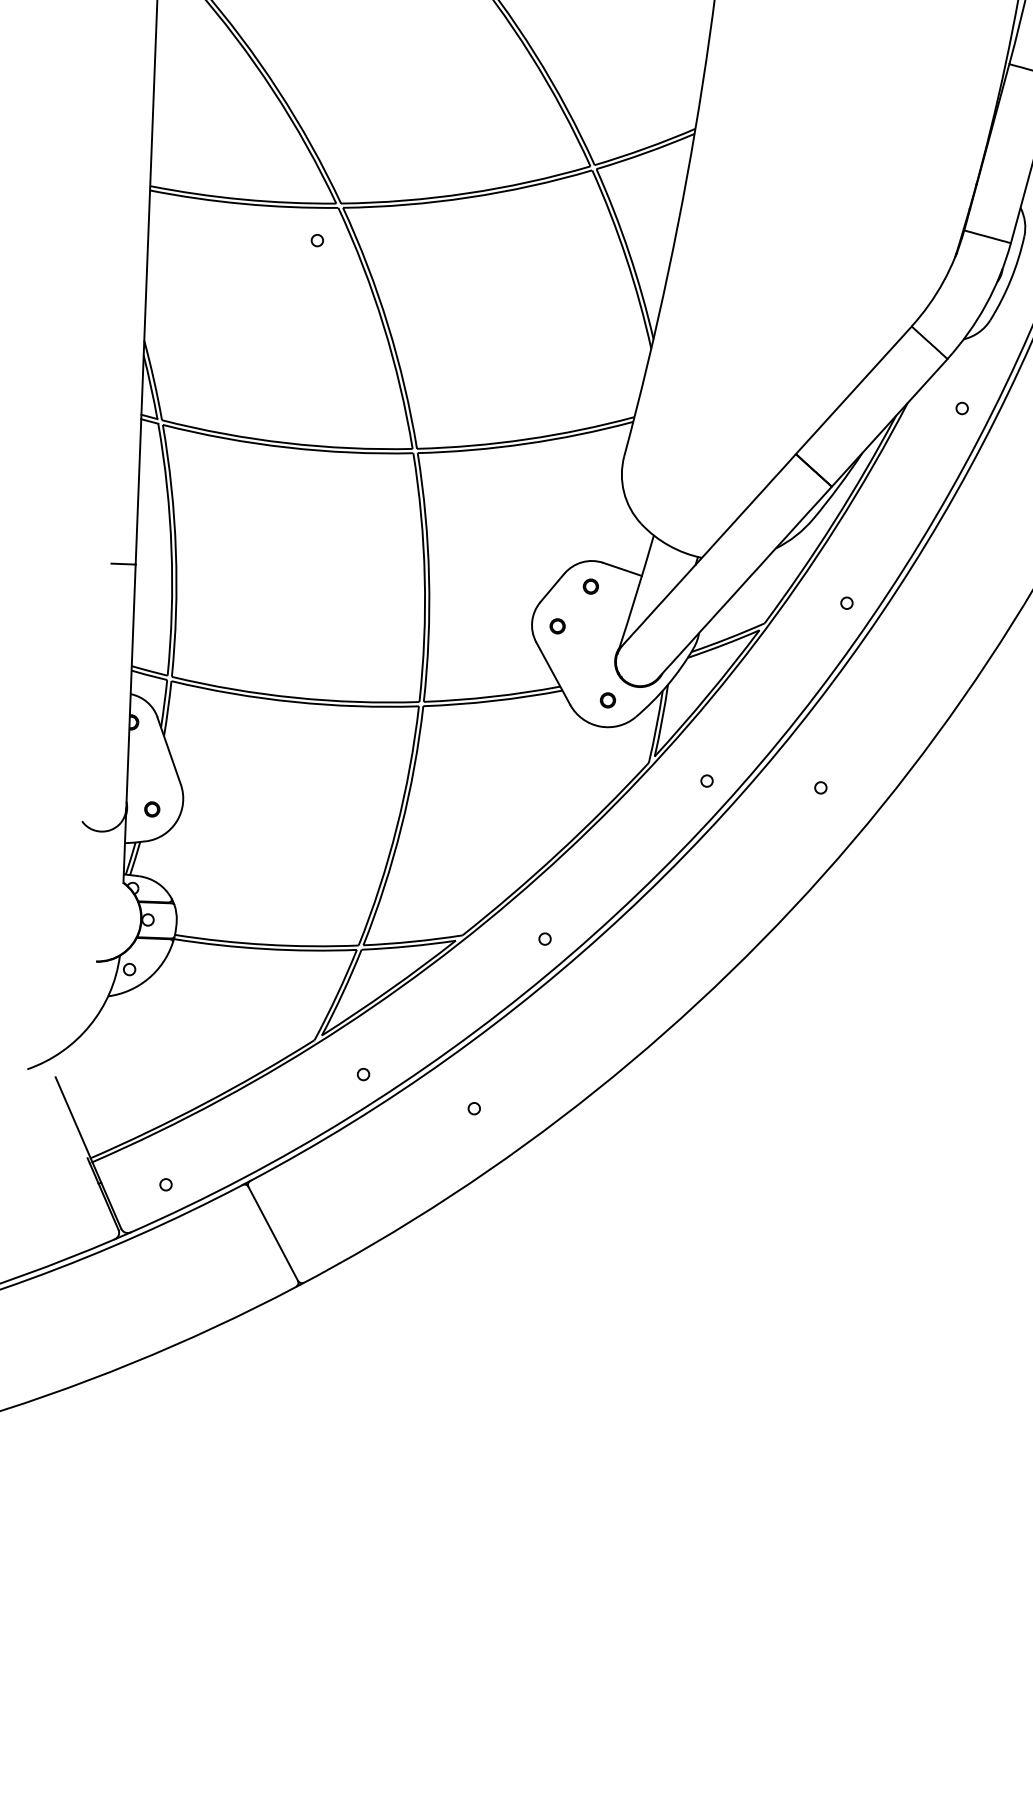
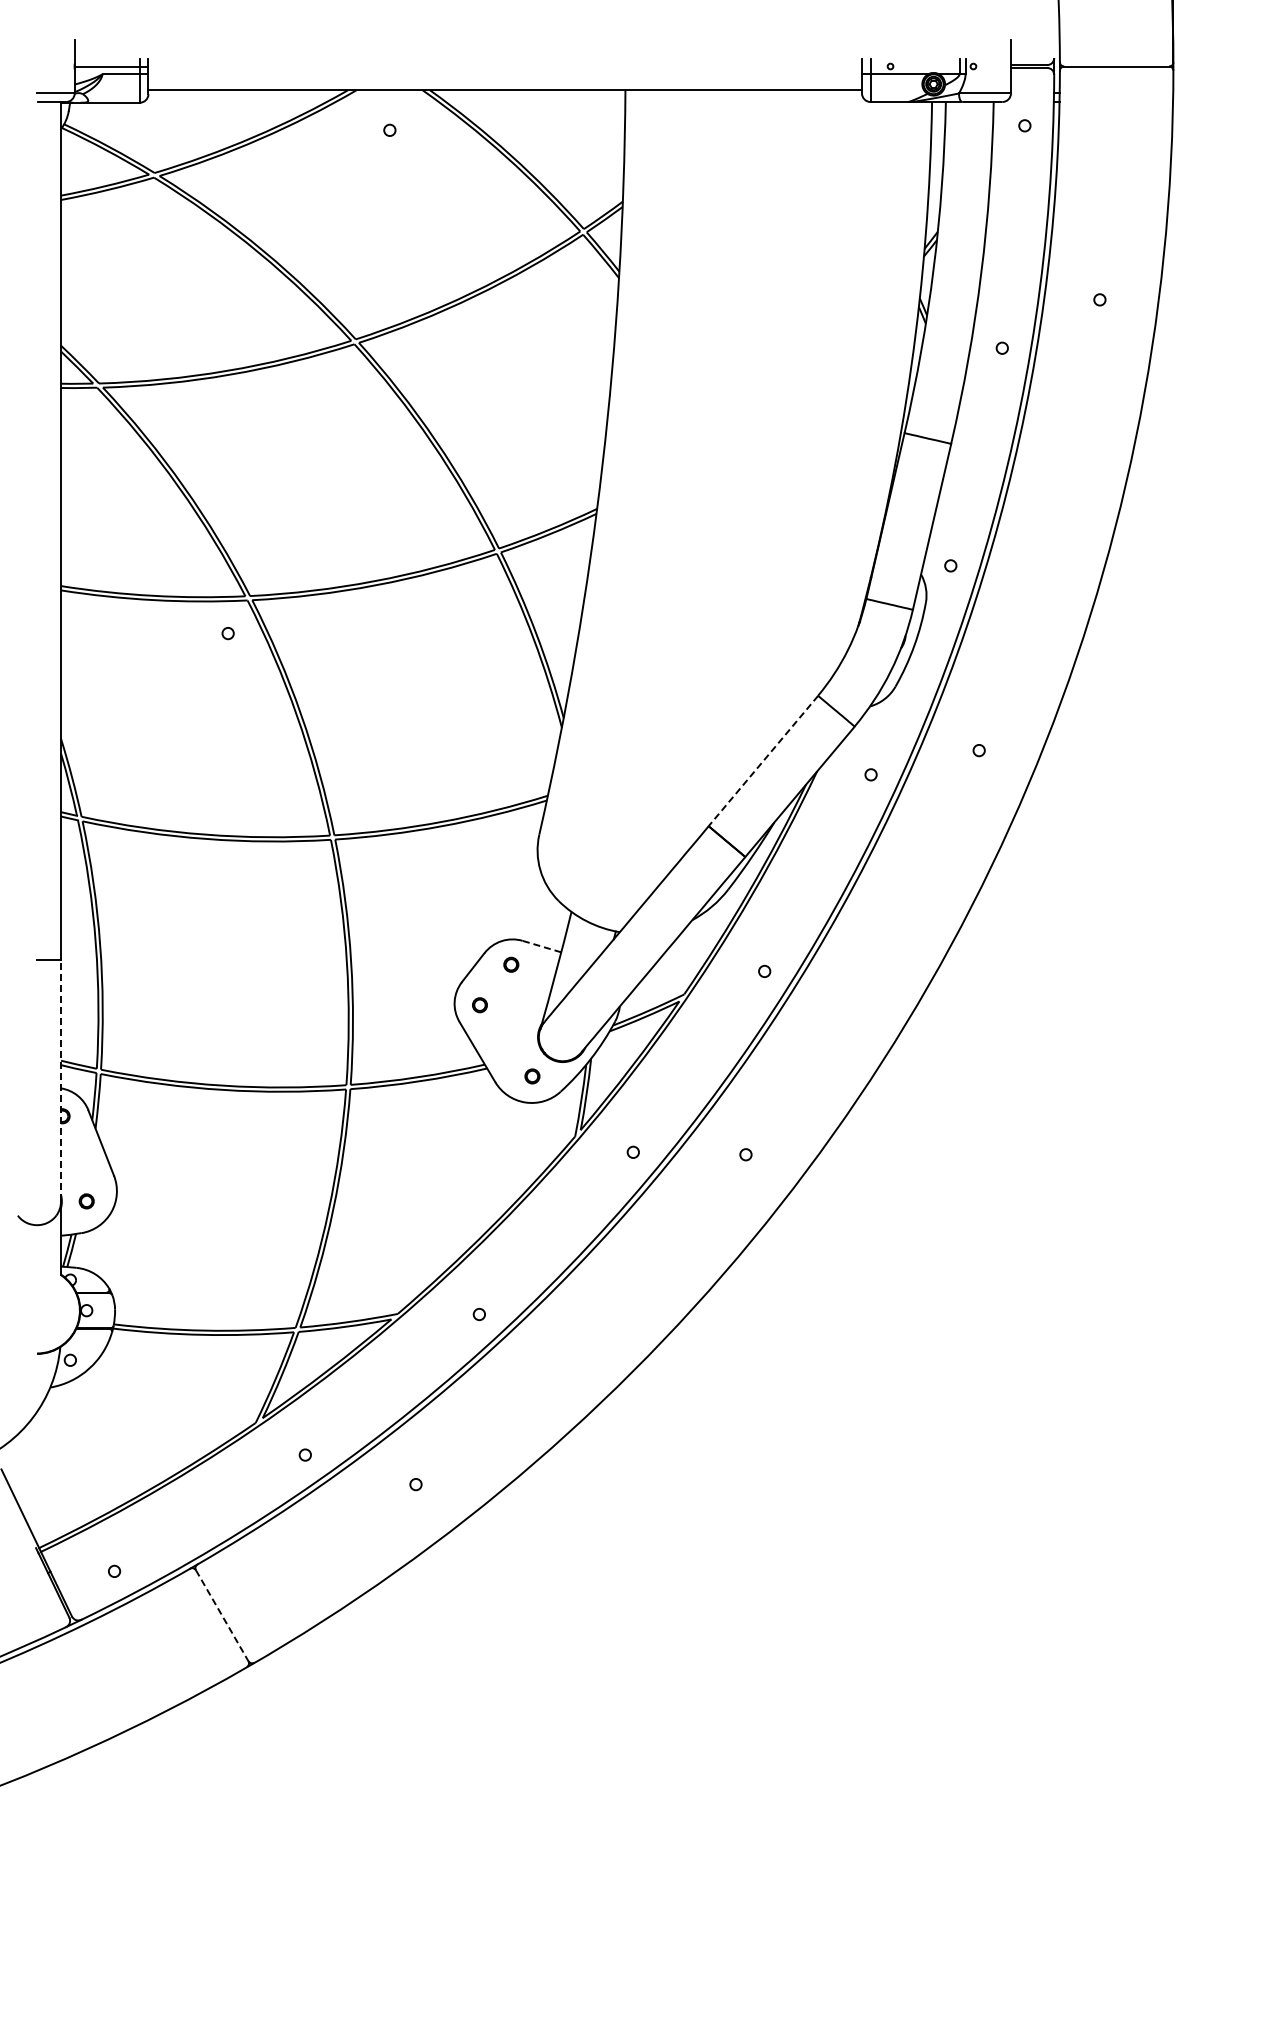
line: (853, 390) -> (763, 761), solid -> dashed
line: (622, 569) -> (541, 946), solid -> dashed
line: (131, 686) -> (61, 1080), solid -> dashed
line: (273, 1234) -> (222, 1616), solid -> dashed

